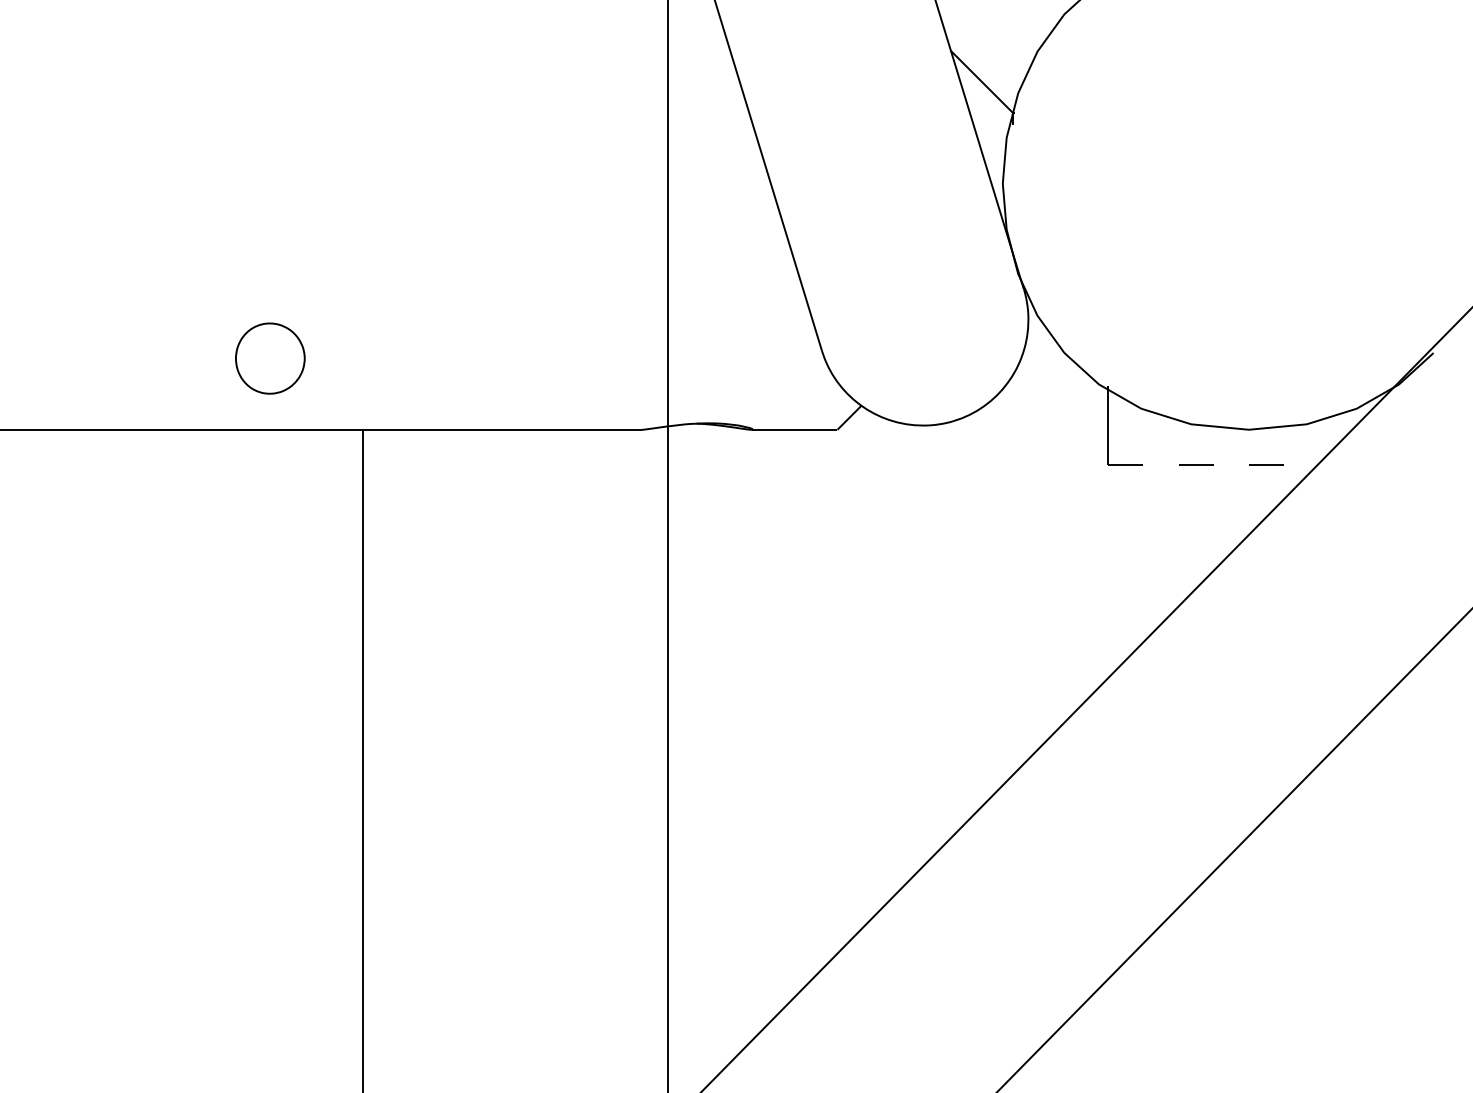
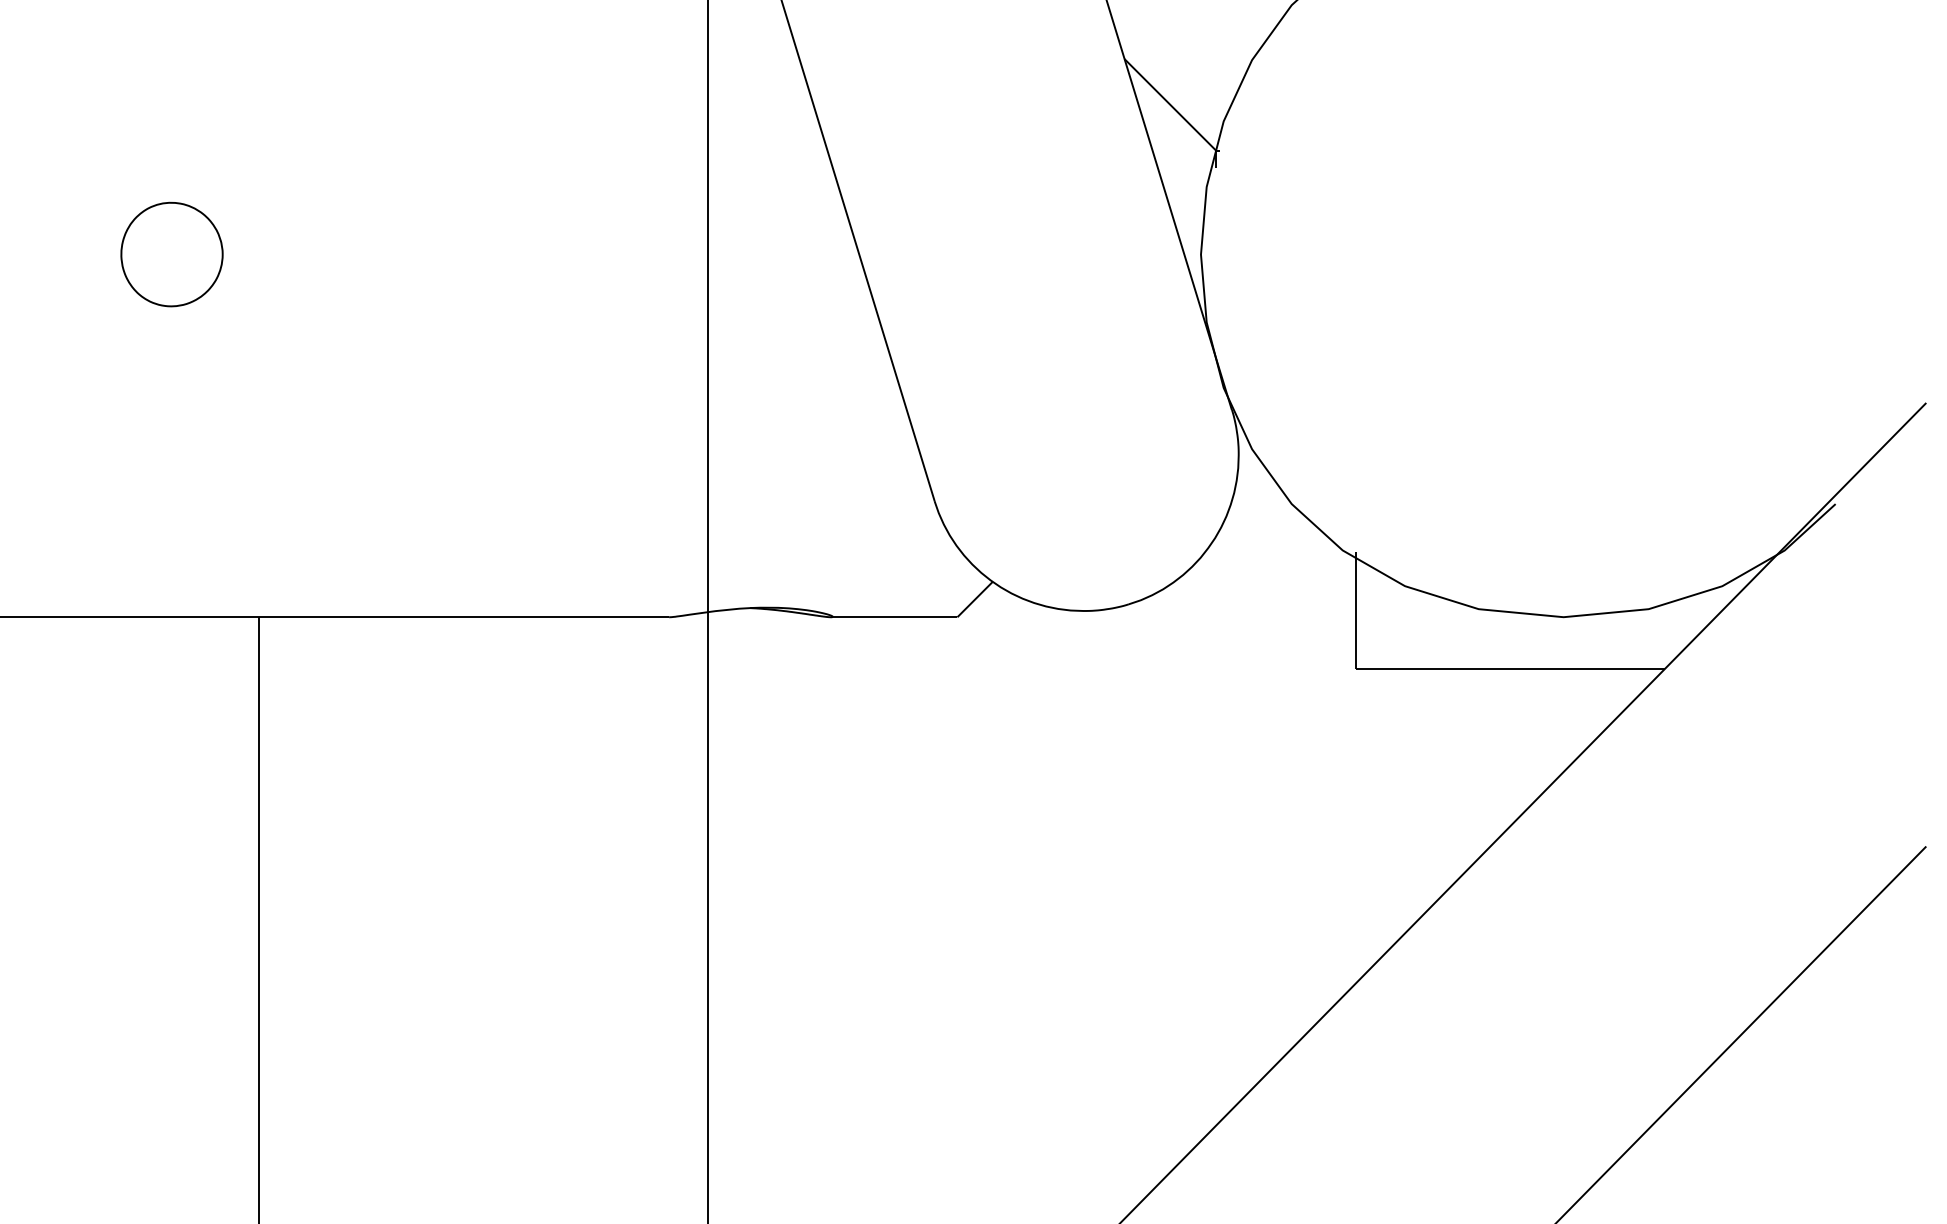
part: (270, 358) -> (172, 254), moved
line: (1212, 464) -> (1509, 668), dashed -> solid

